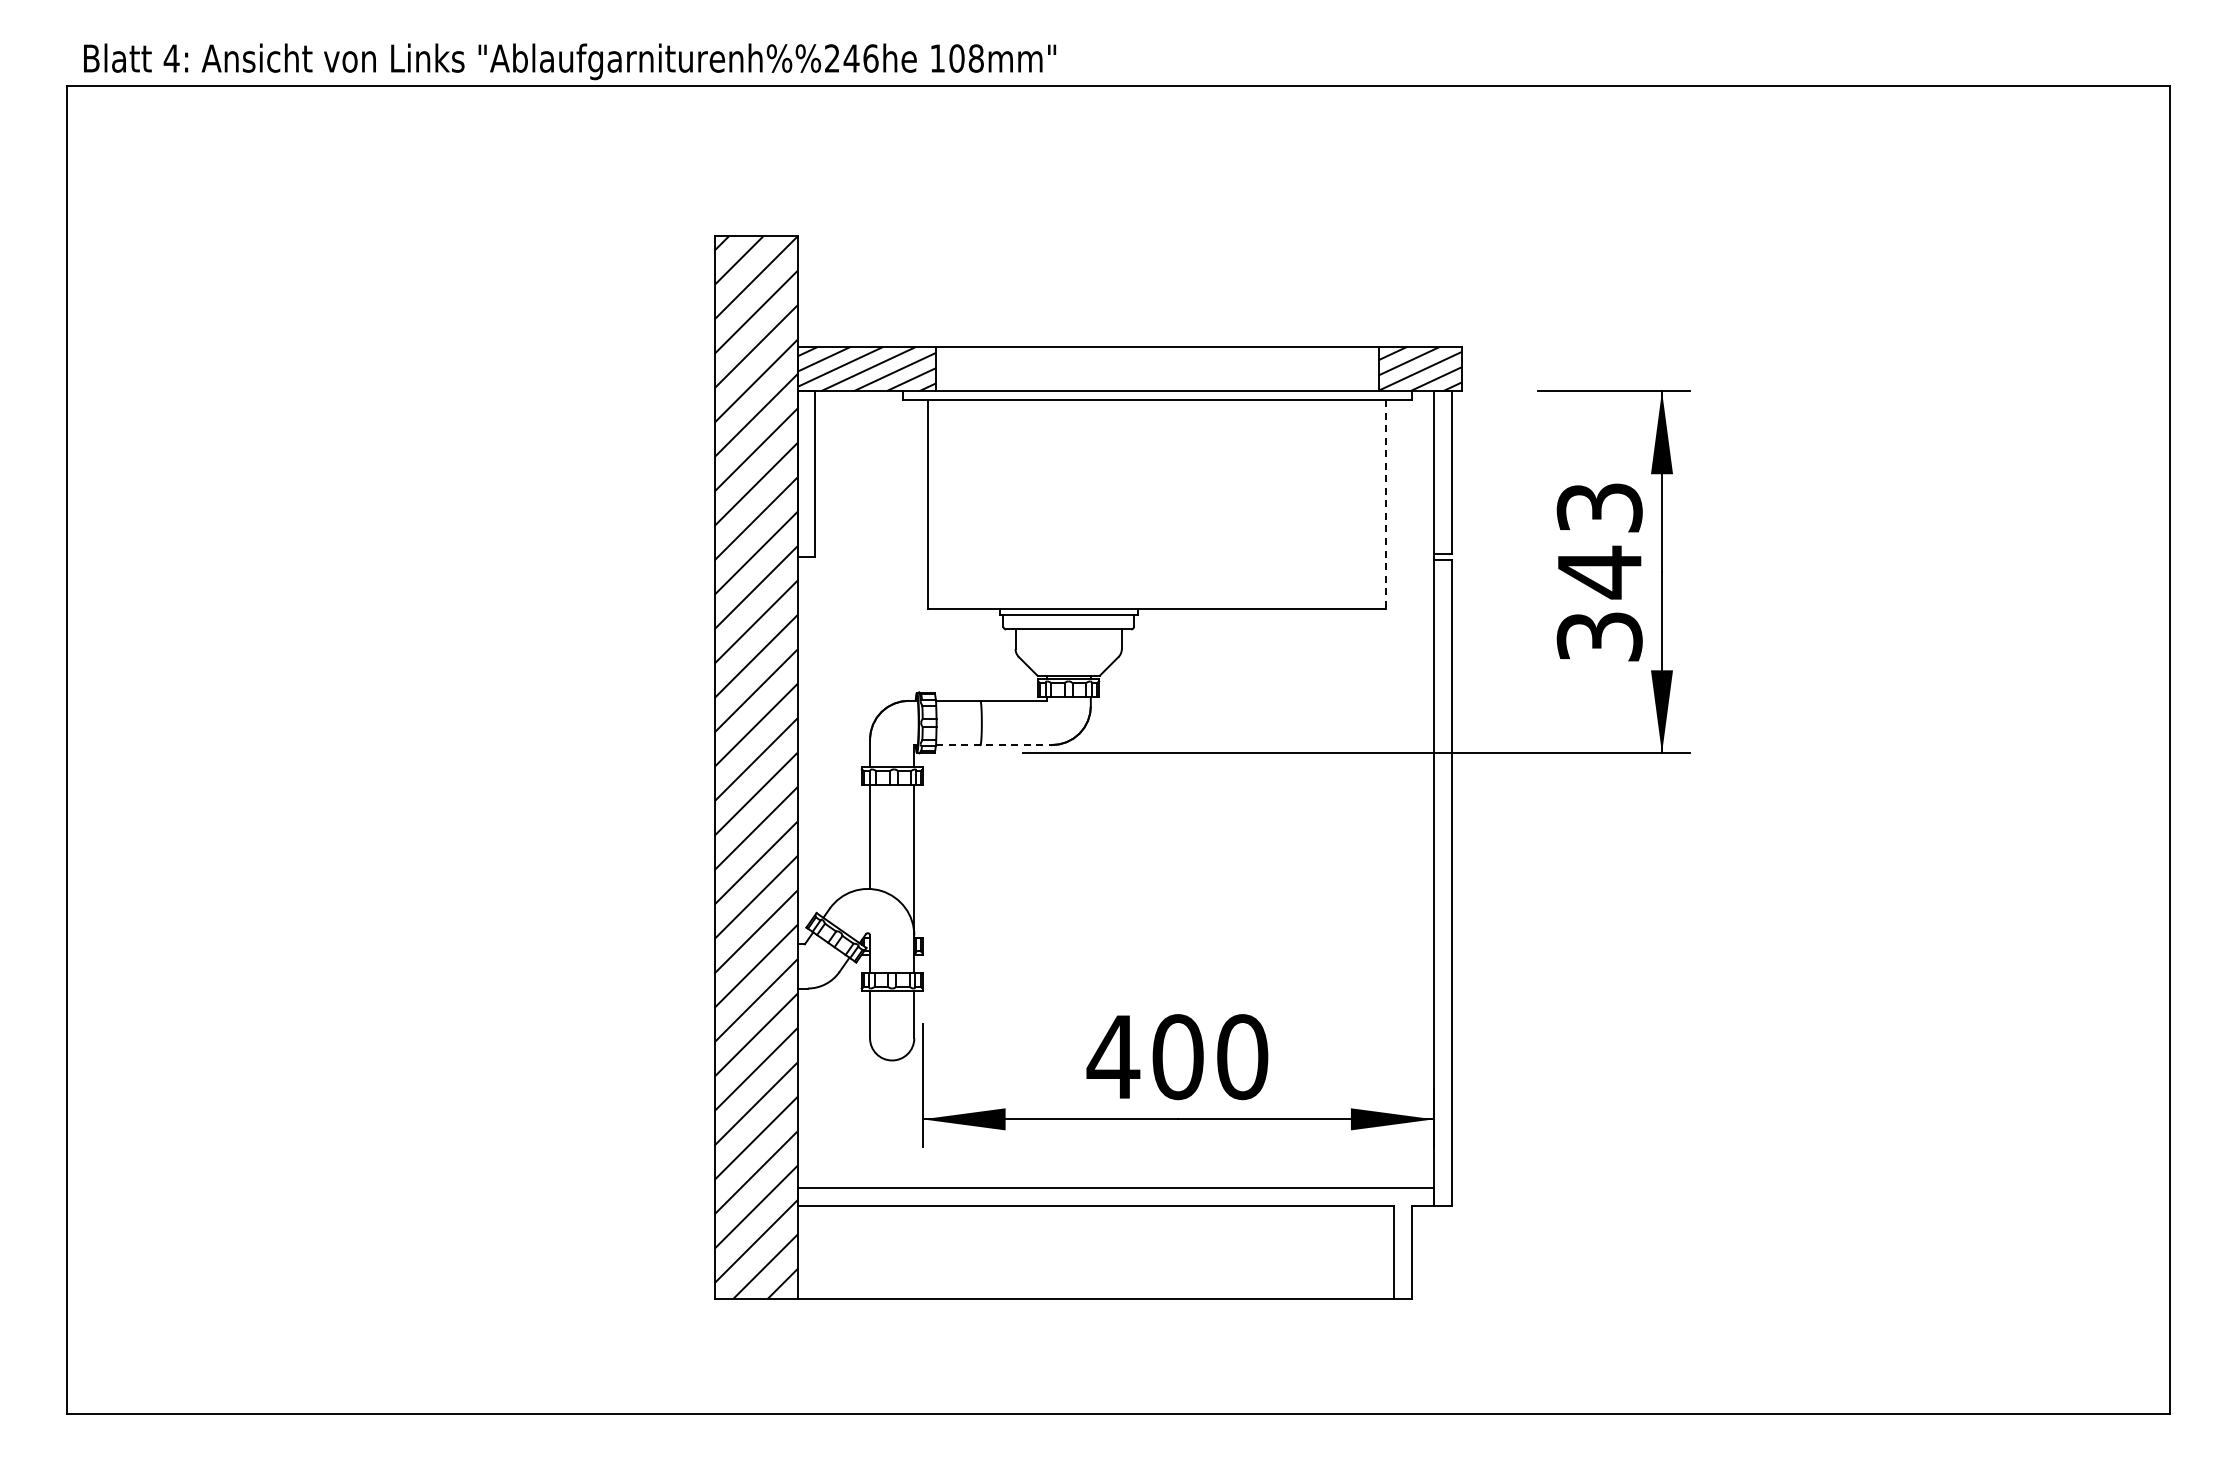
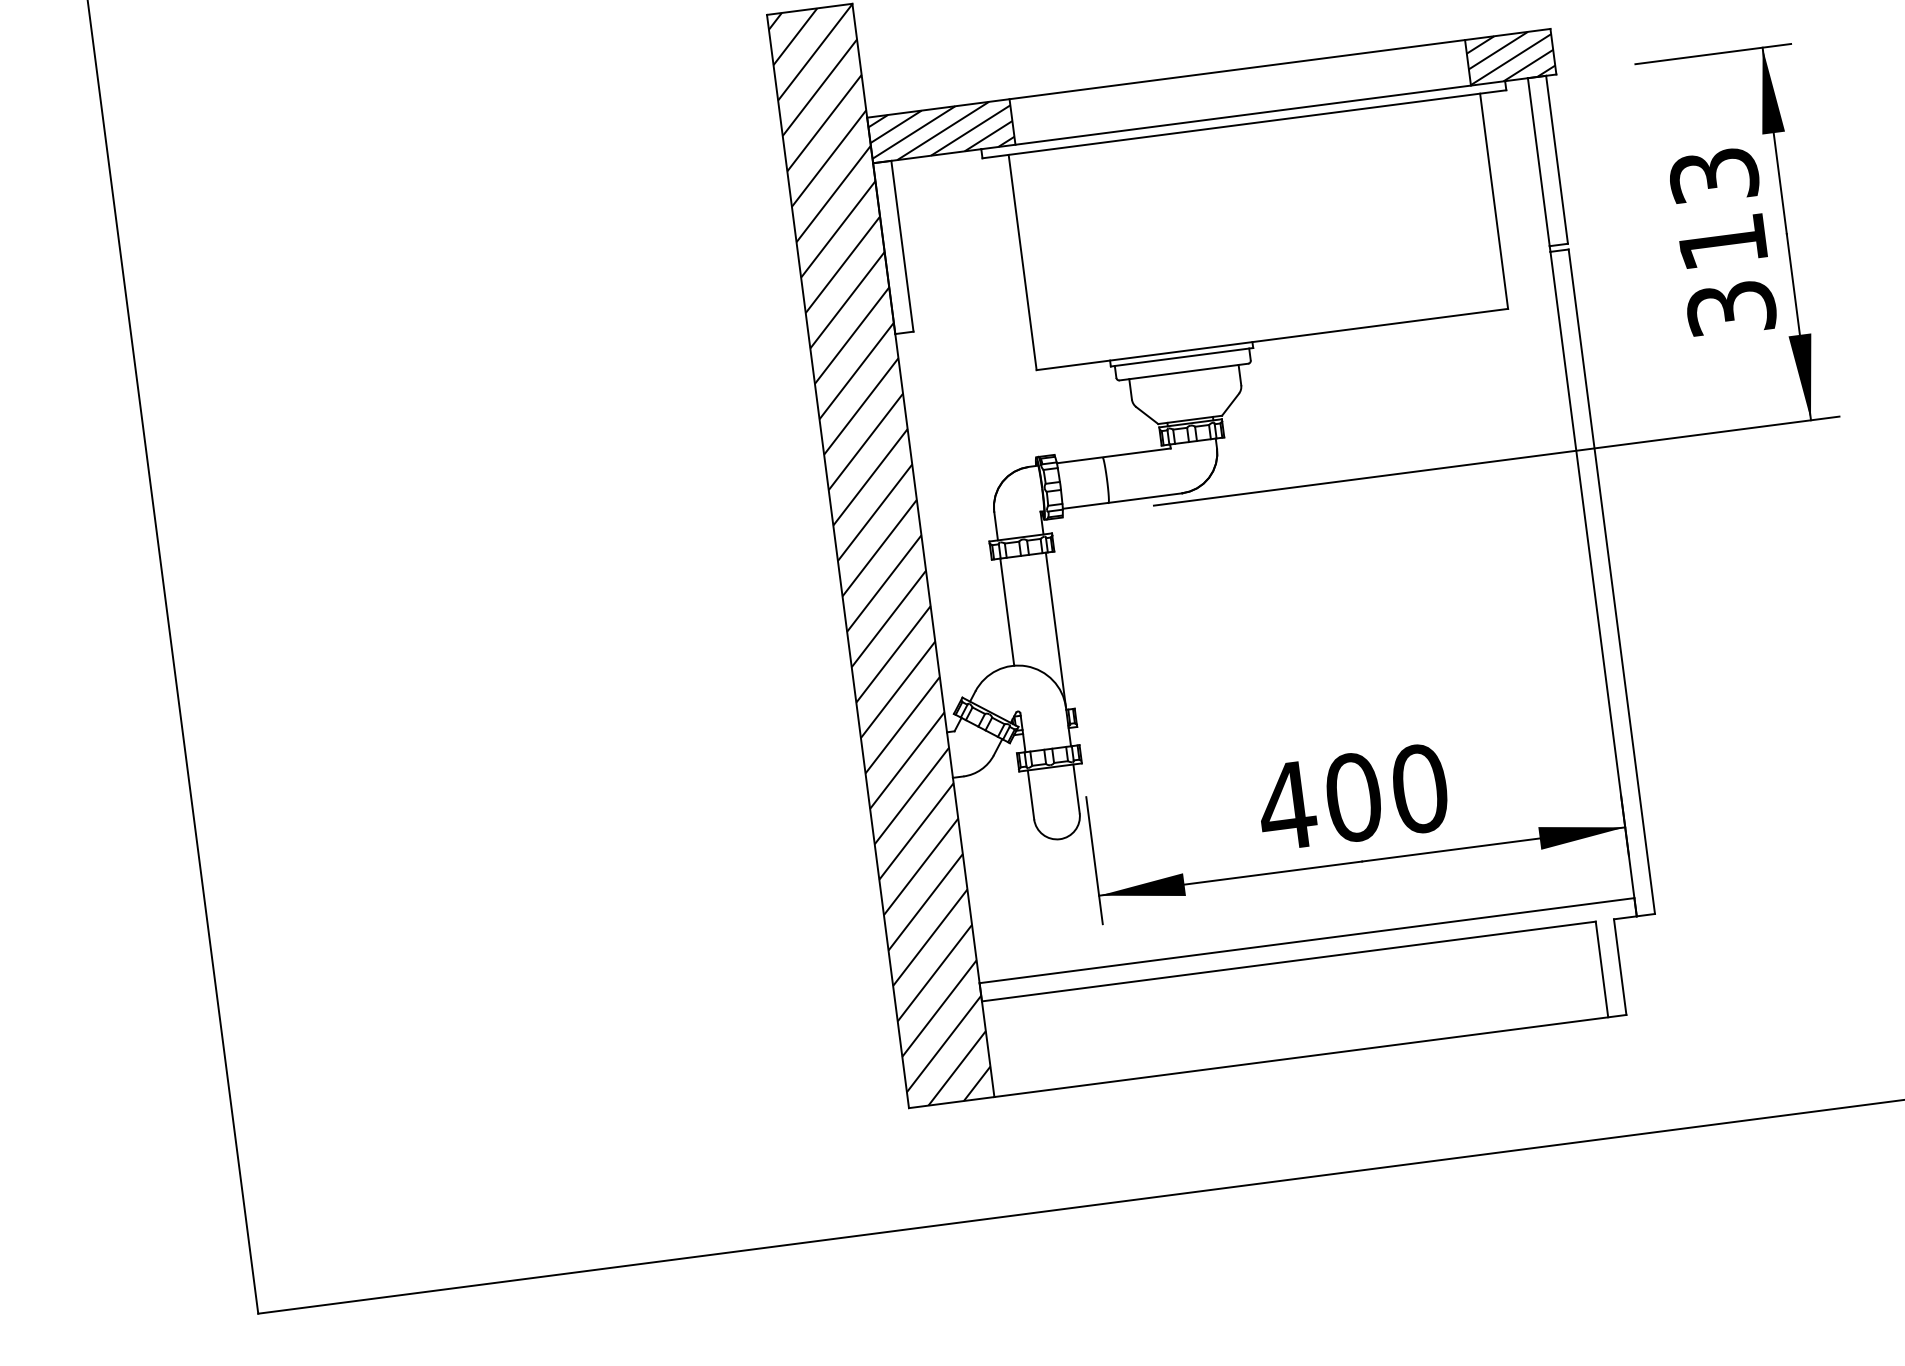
line: (1386, 504) -> (1494, 201), dashed -> solid
text: (1599, 572) -> (1722, 242), 343 -> 313
line: (994, 745) -> (1123, 501), dashed -> solid

